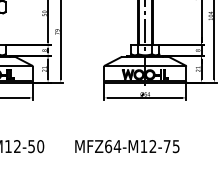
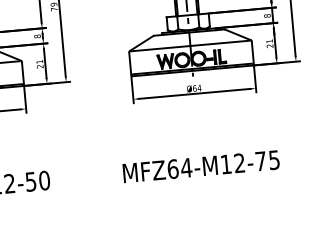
text: (127, 146) -> (201, 166), moved

